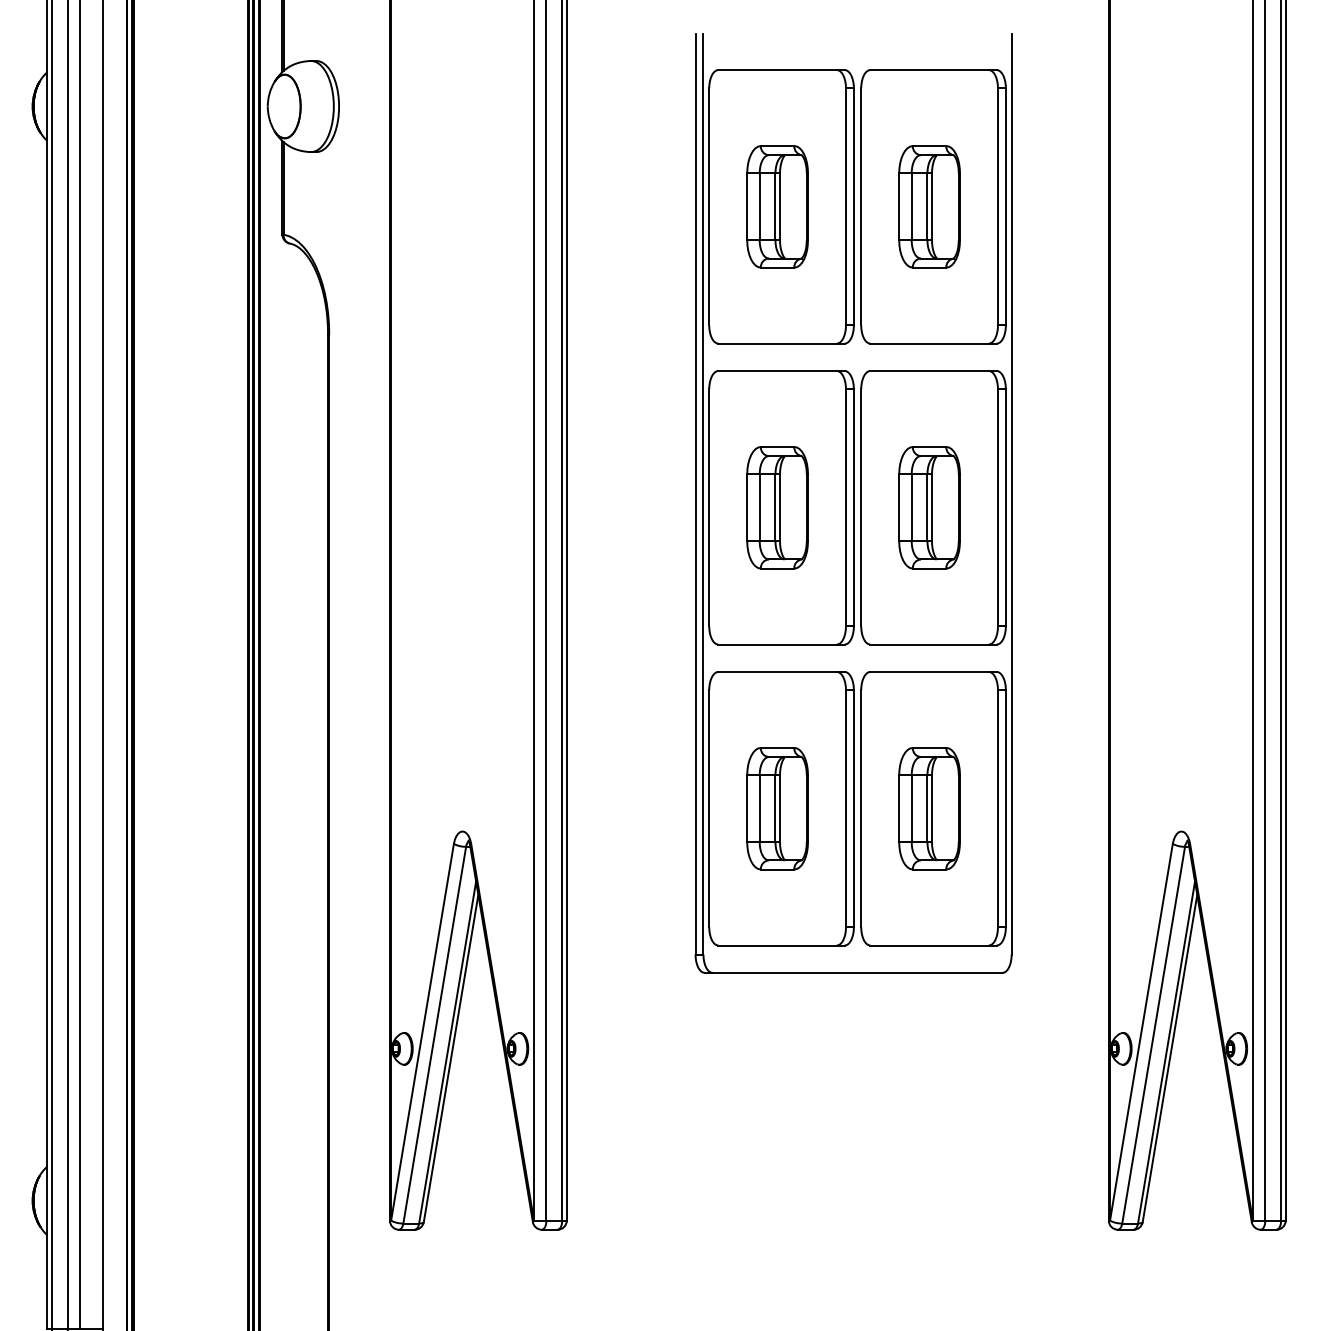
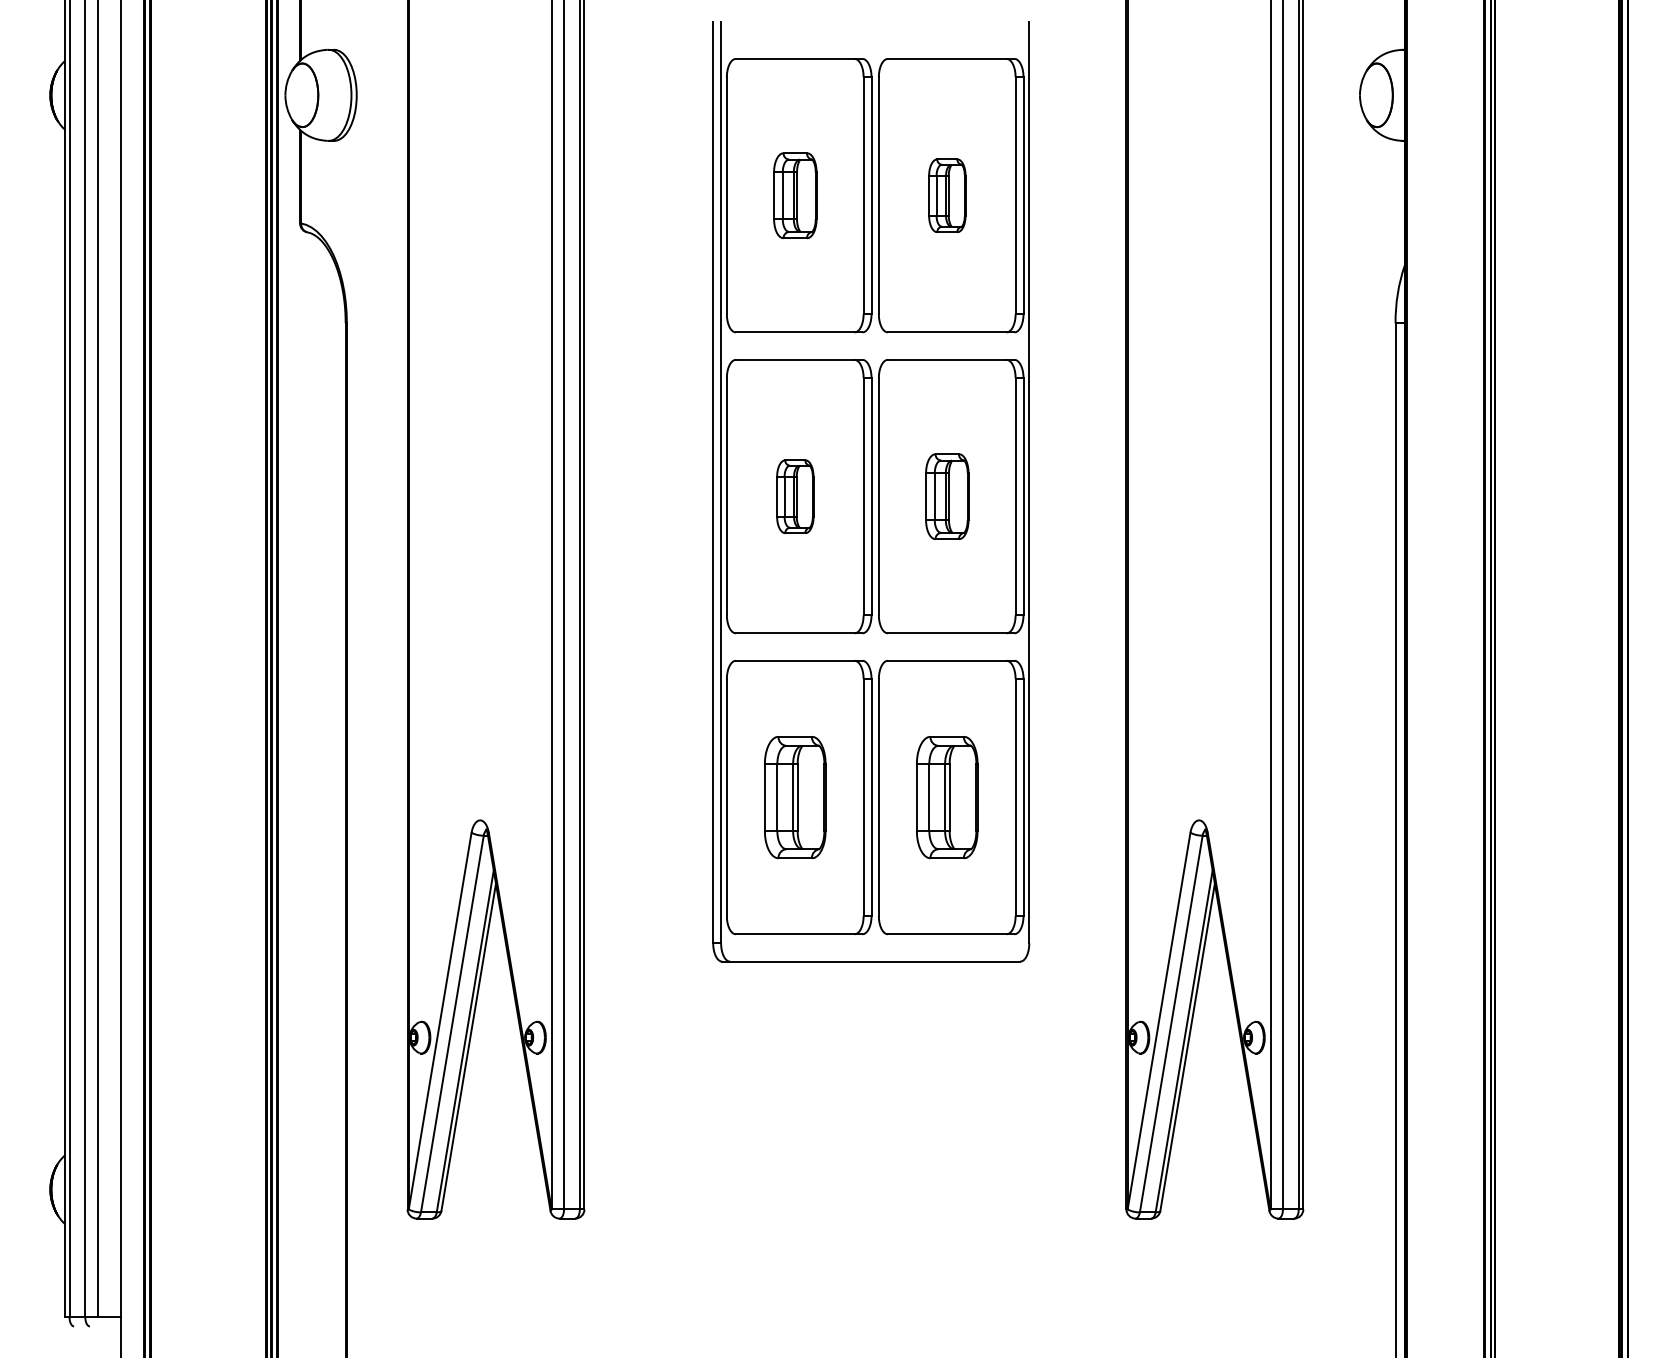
part: (777, 206) -> (795, 195), size x0.7
part: (929, 206) -> (947, 195), size x0.6
part: (777, 507) -> (795, 496), size x0.6
part: (929, 507) -> (947, 496), size x0.7

